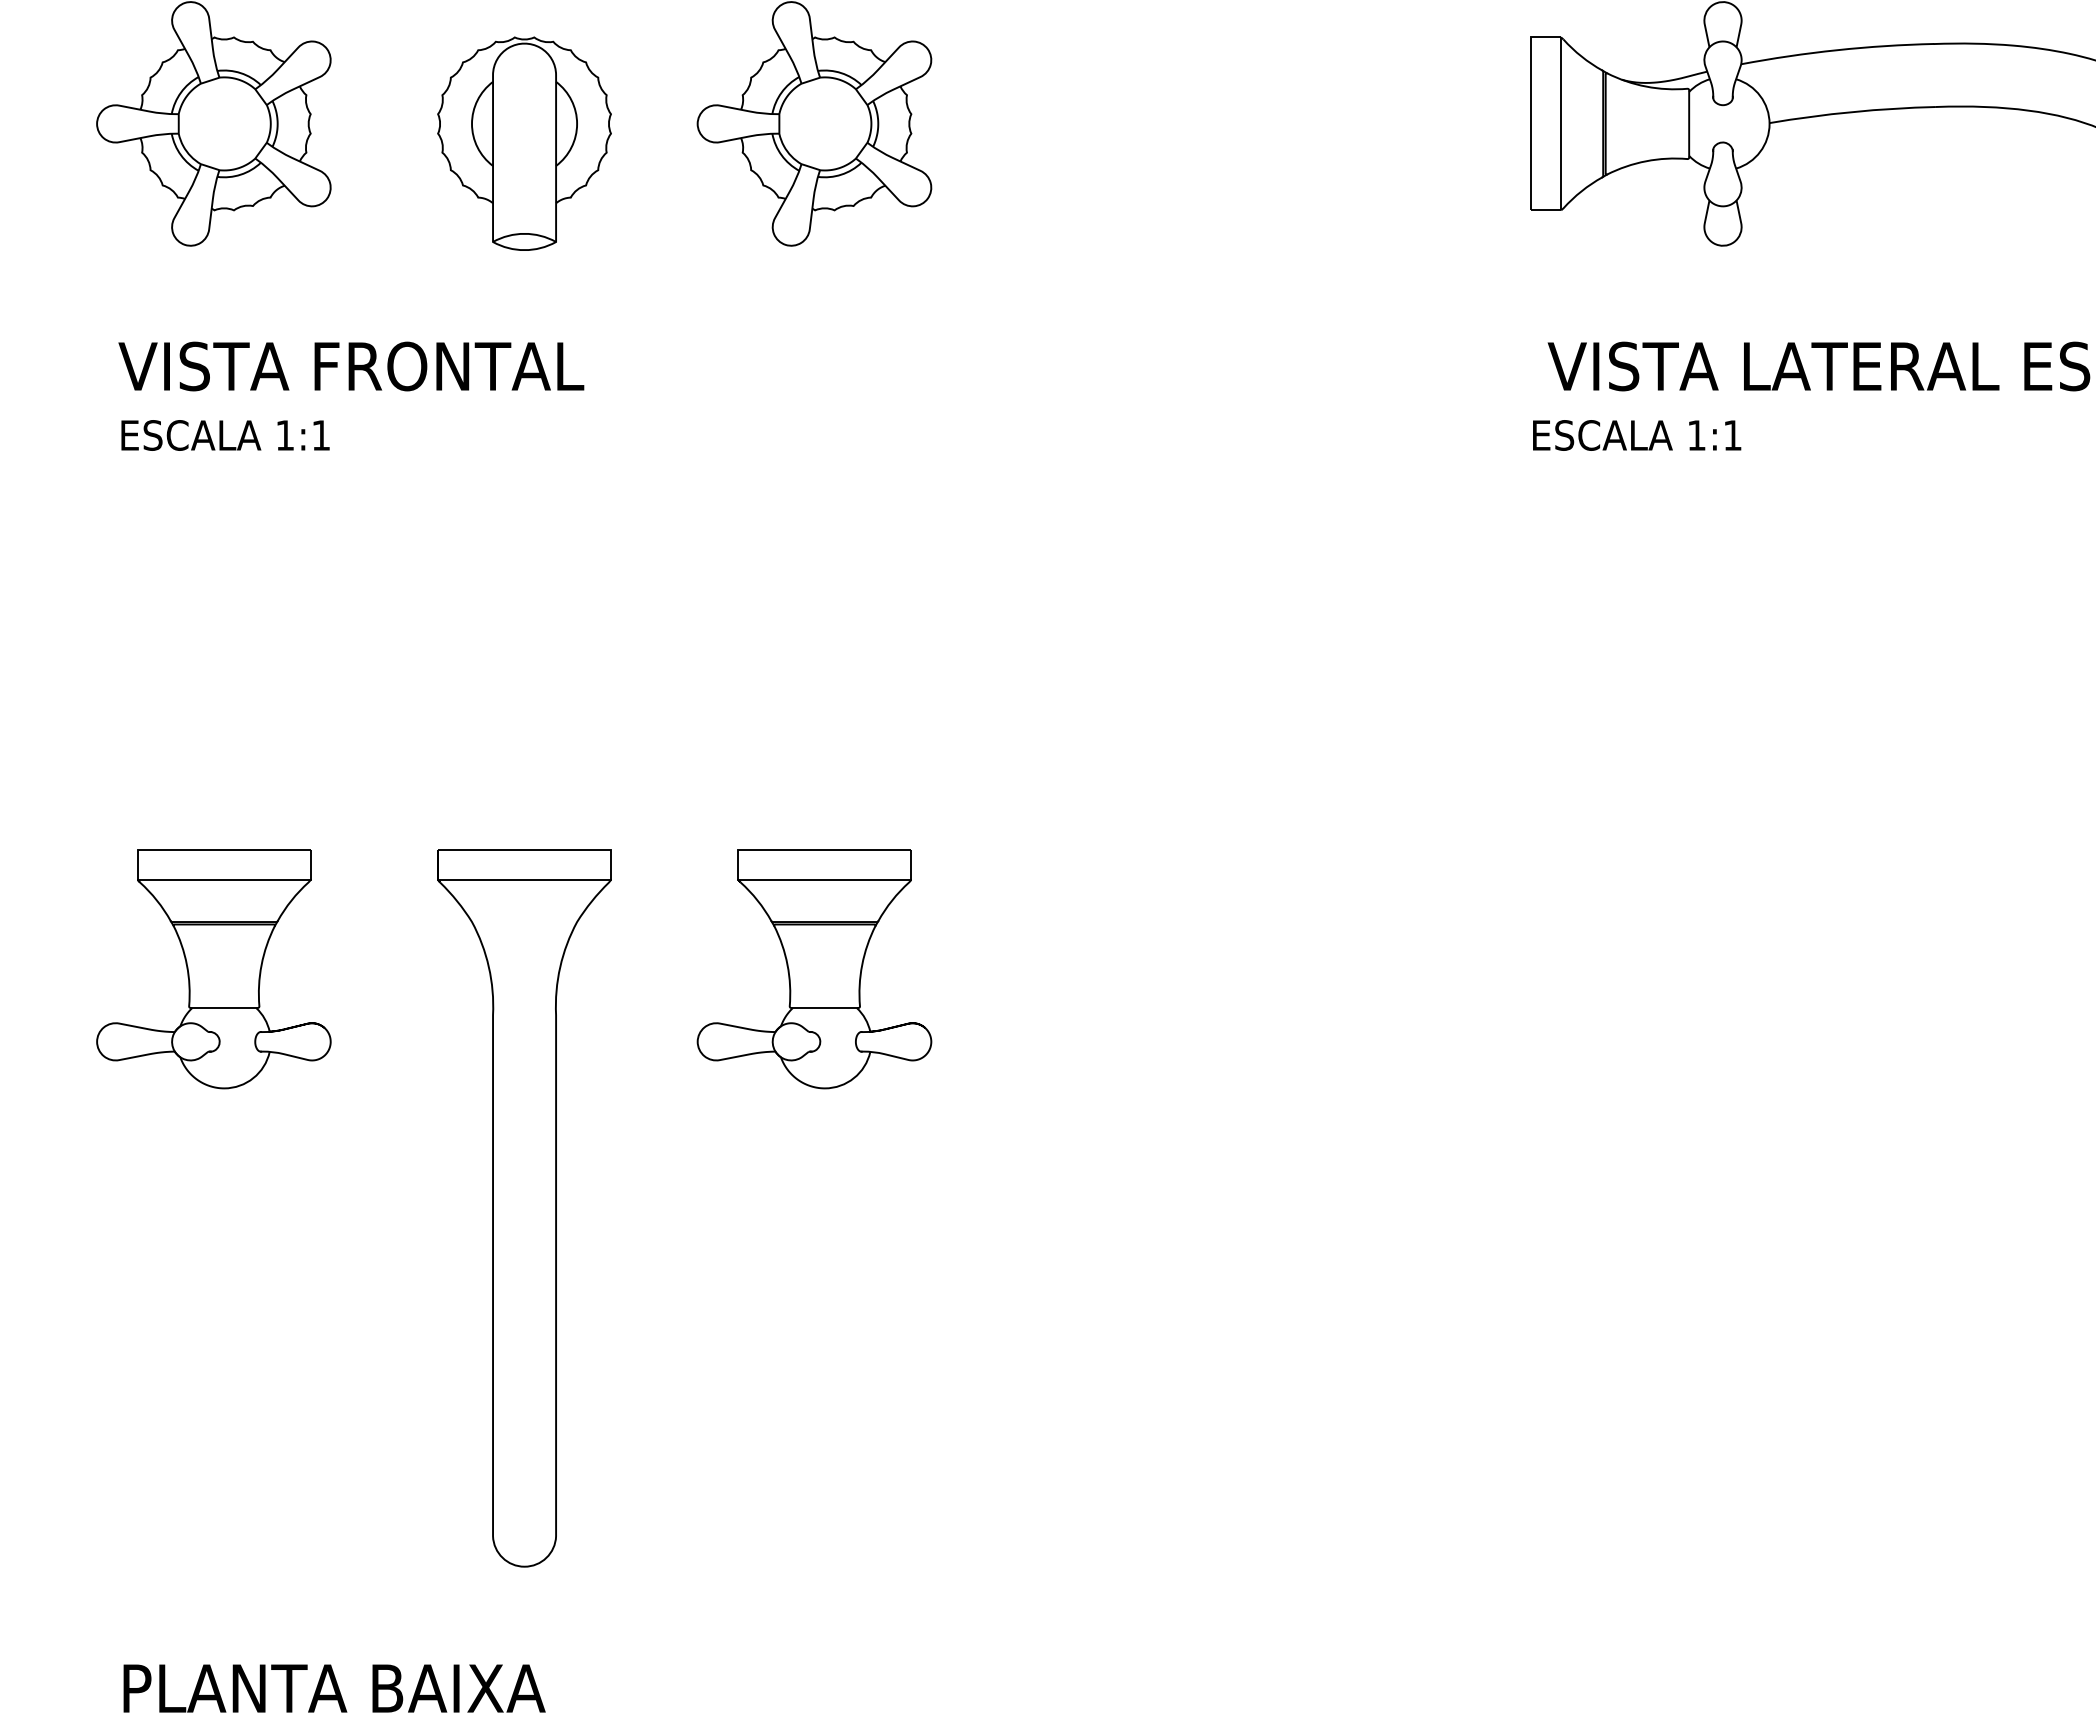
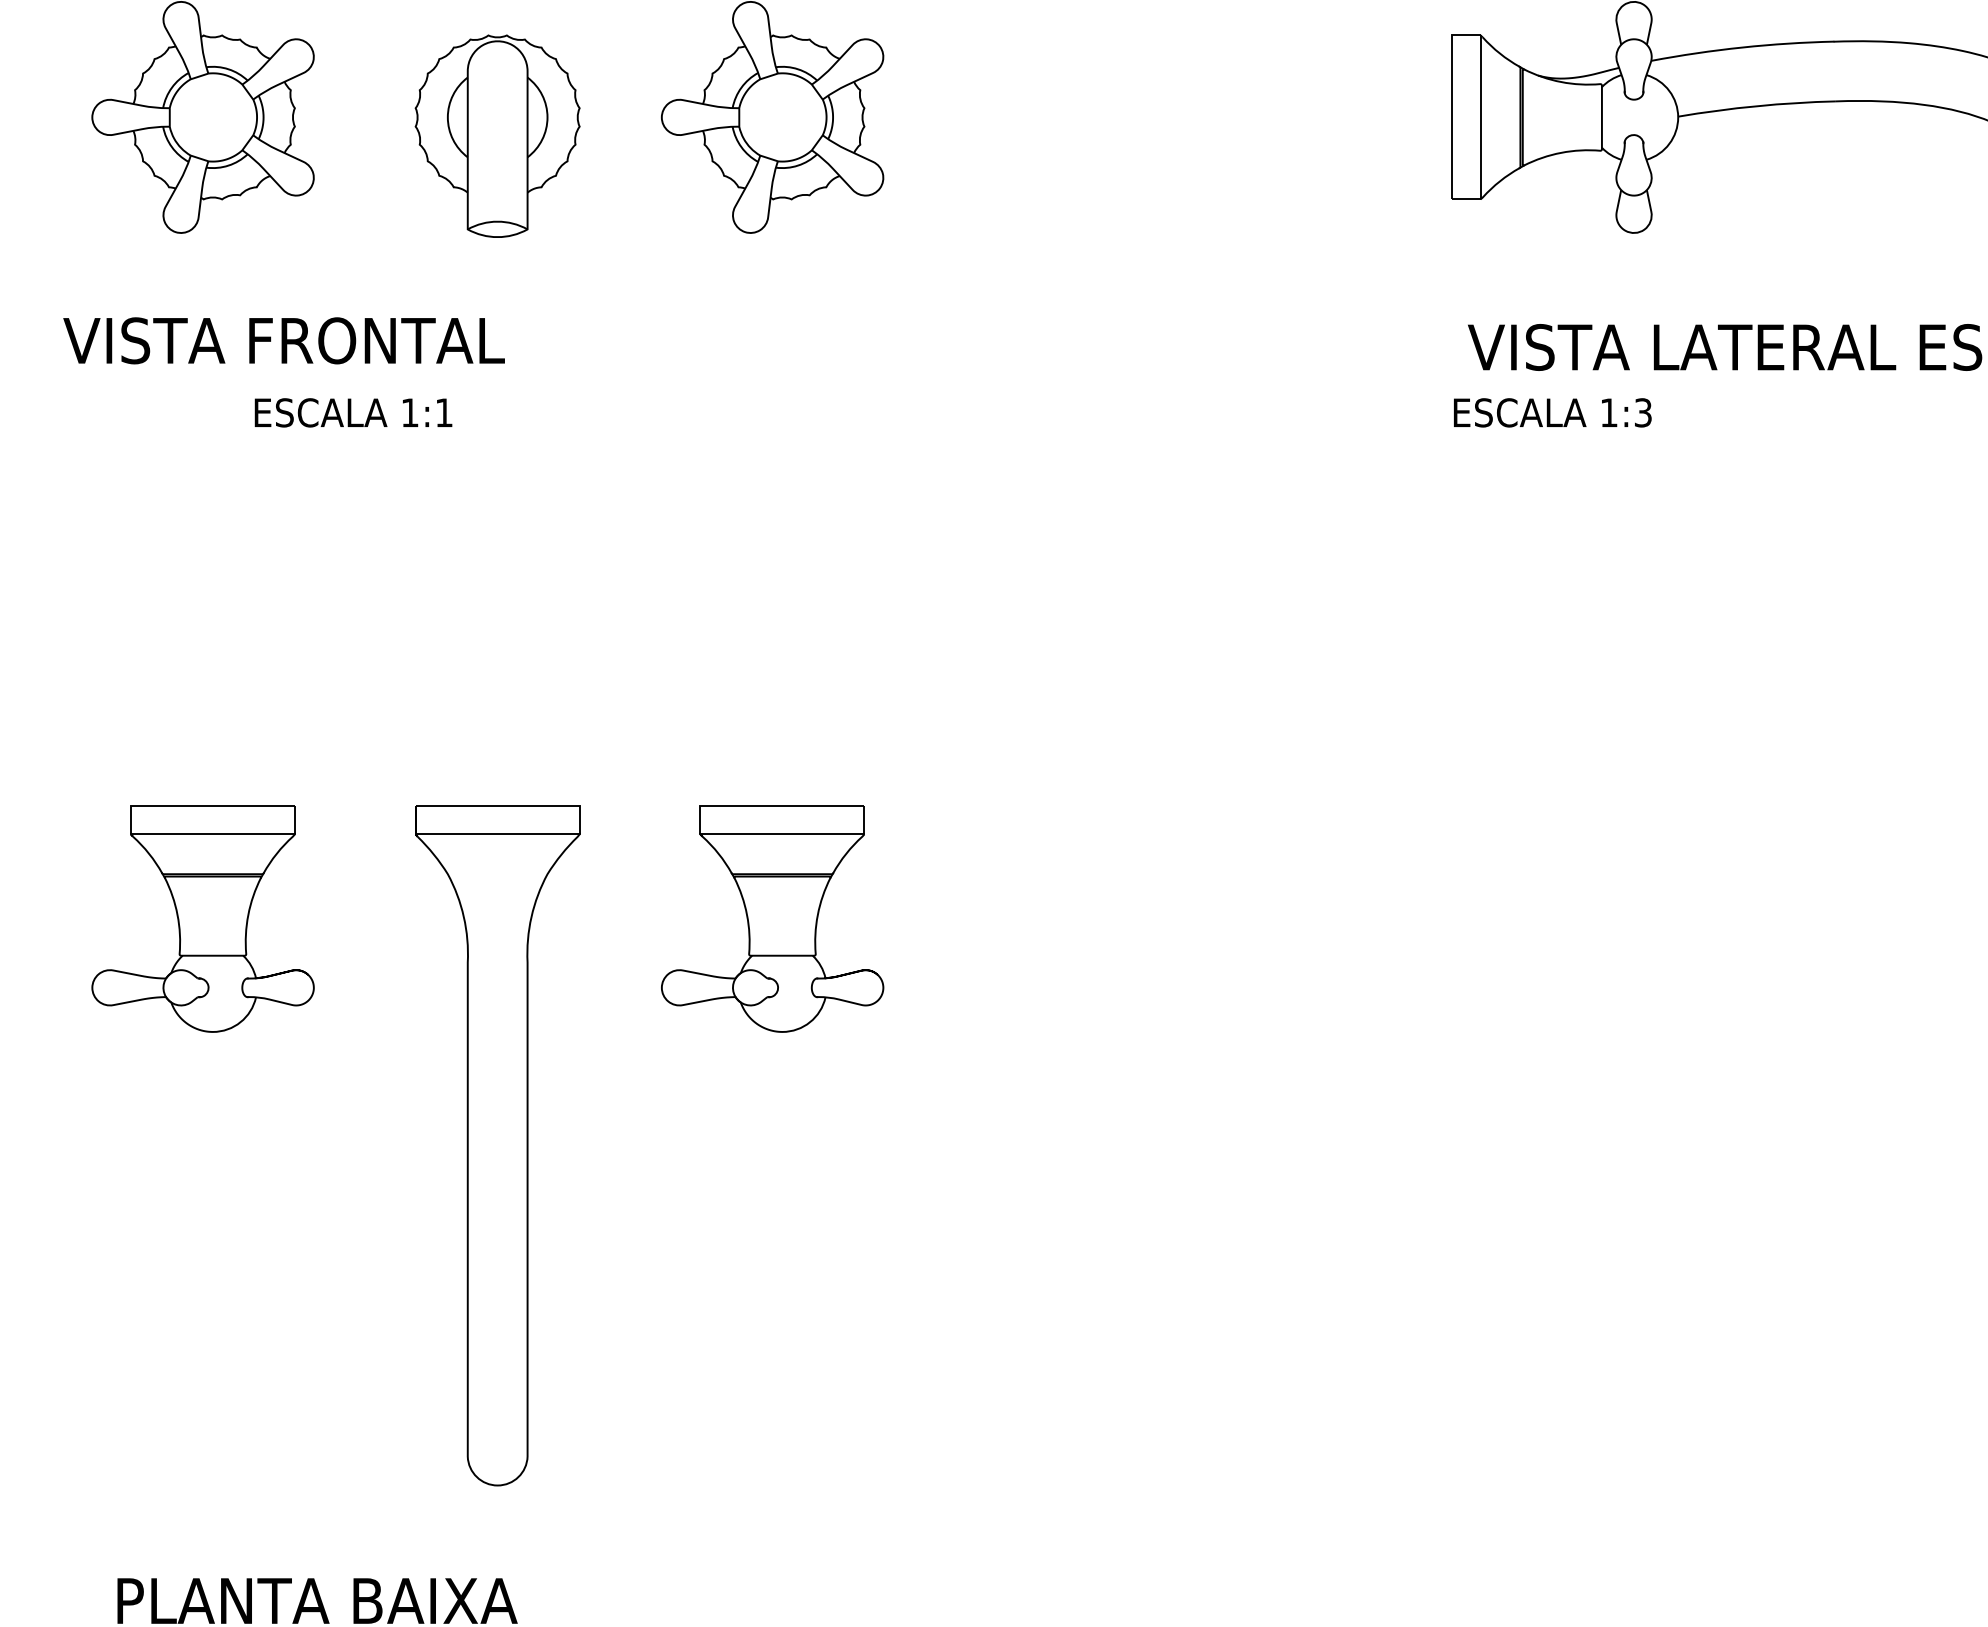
text: (351, 366) -> (284, 340), moved
text: (225, 435) -> (353, 412), moved
text: (1732, 435) -> (1643, 412), 1:1 -> 1:3

